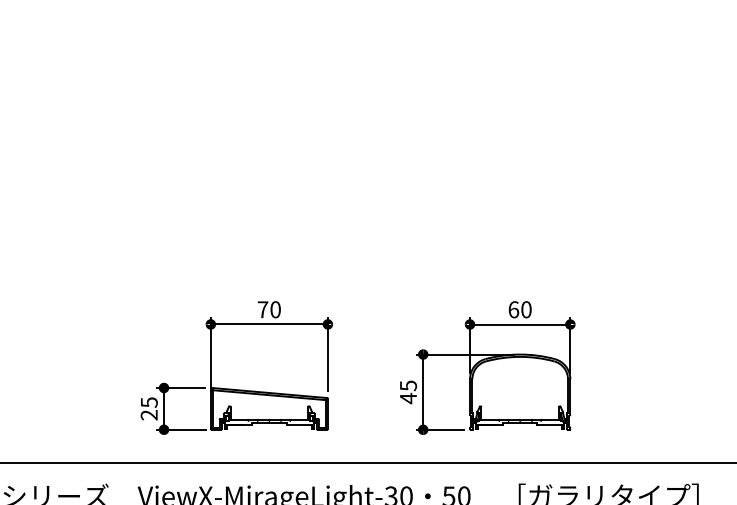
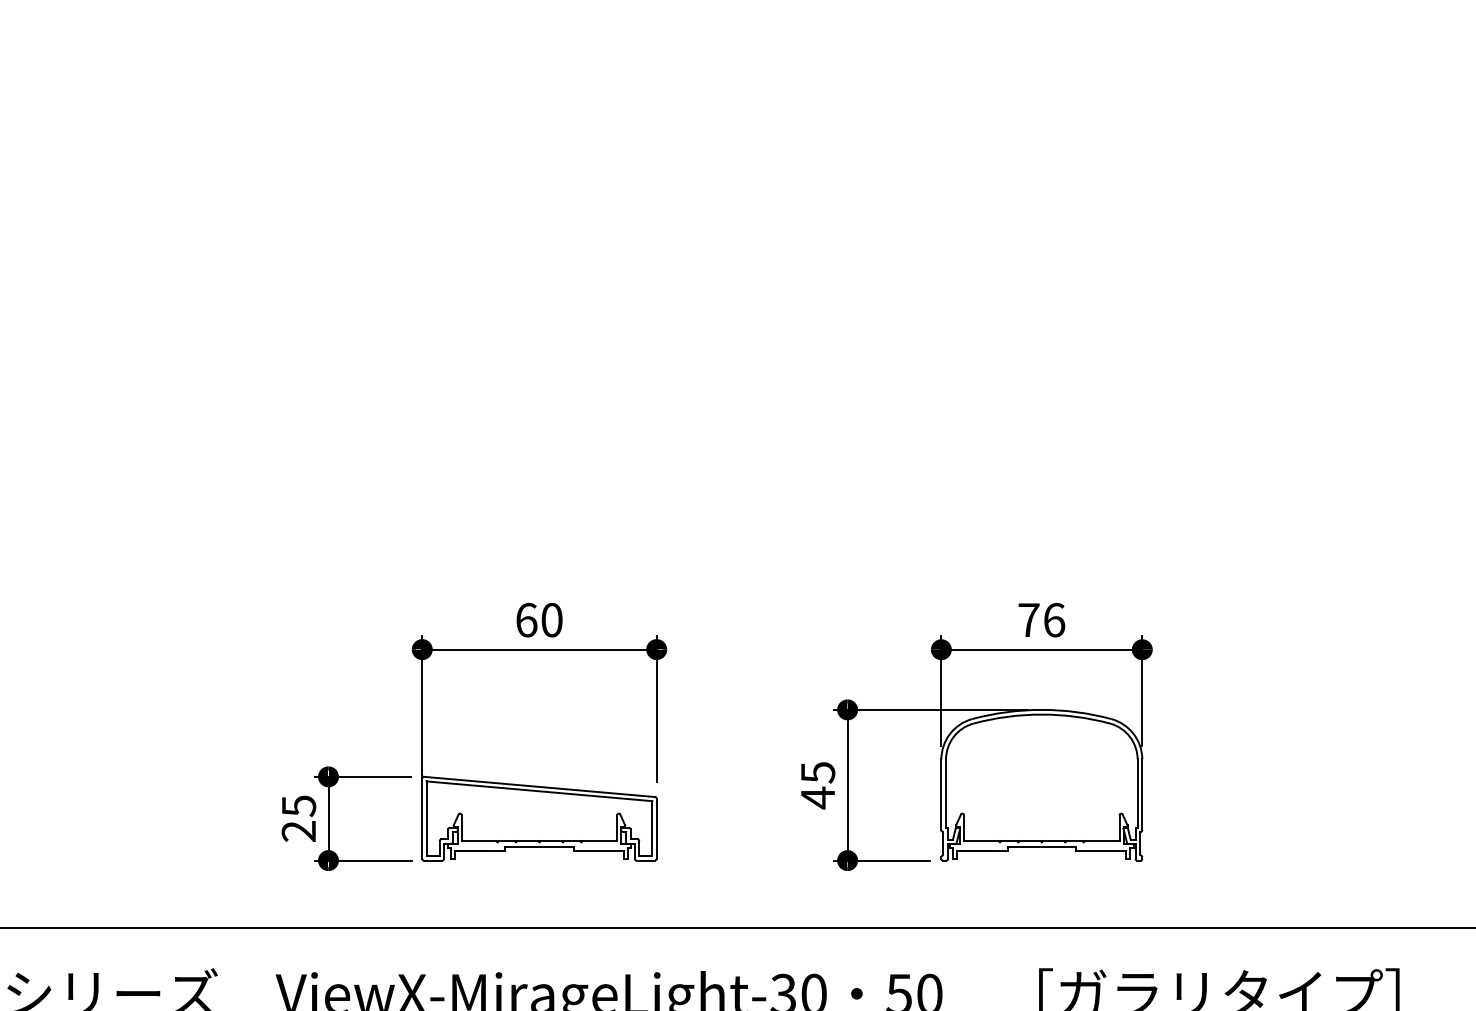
text: (262, 309) -> (525, 619), 70 -> 60
text: (519, 309) -> (1040, 619), 60 -> 76

